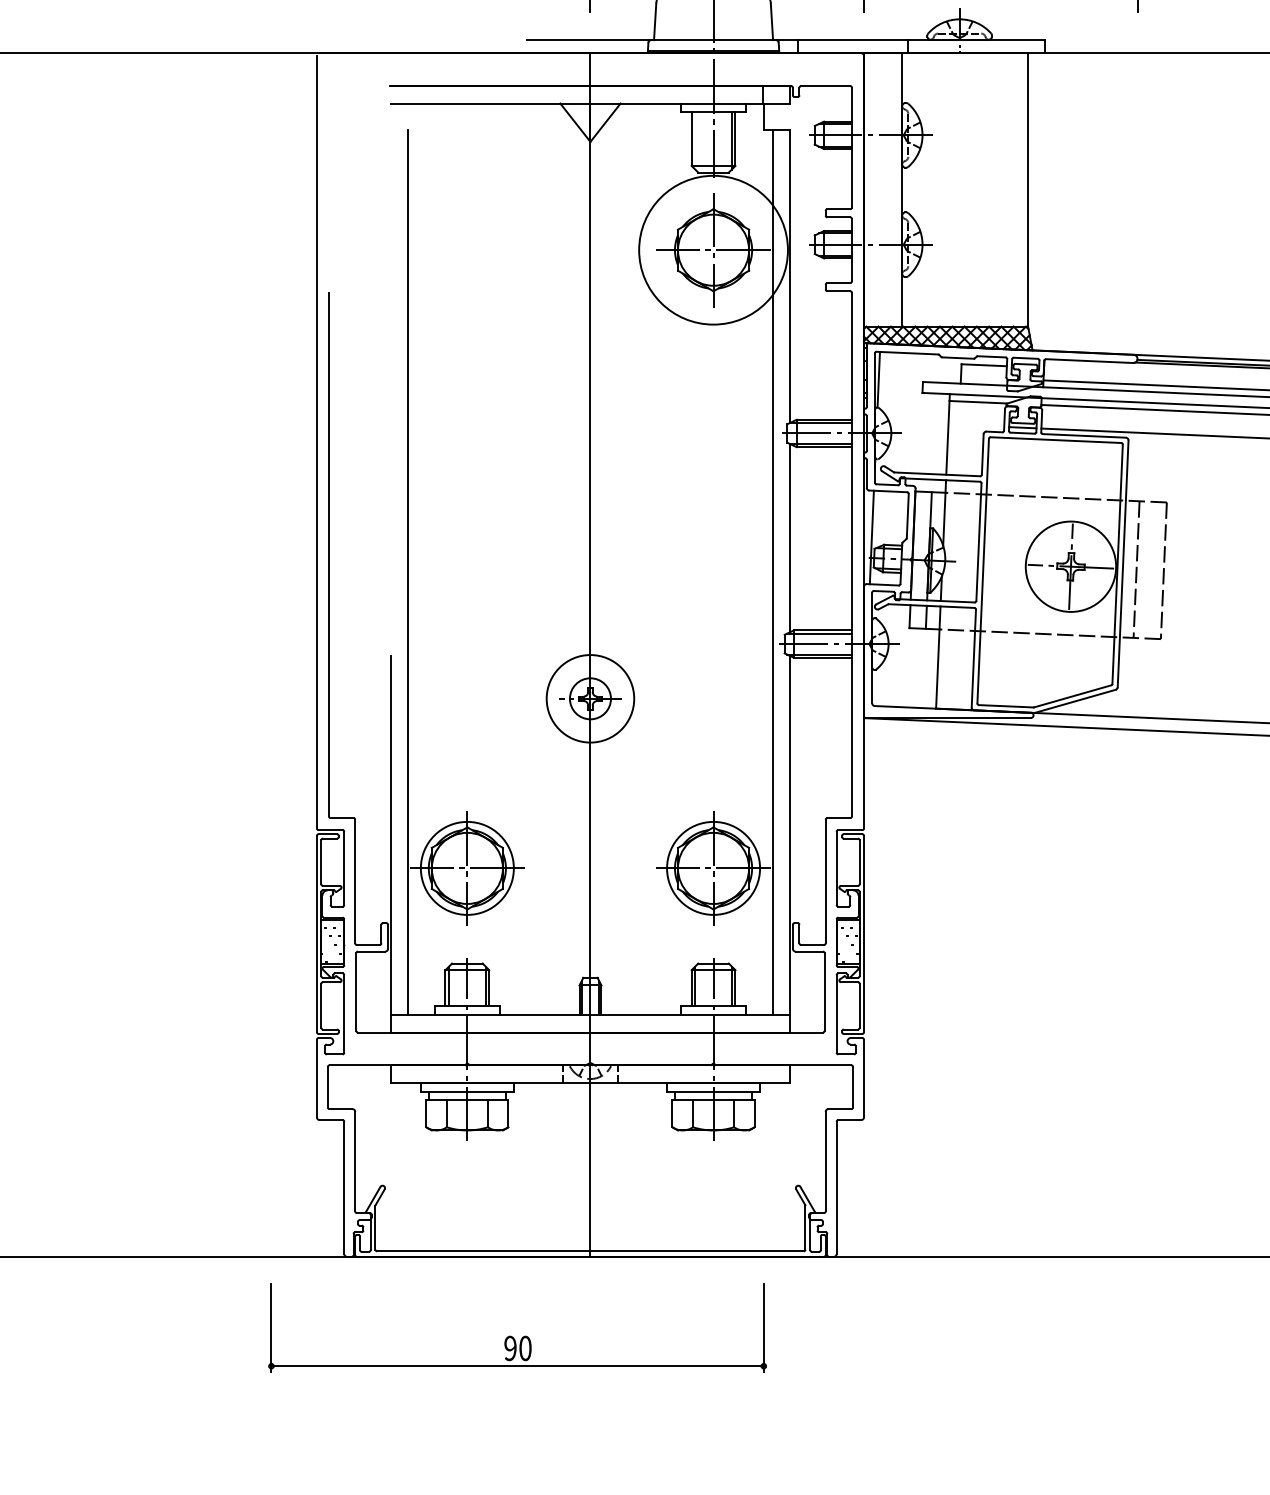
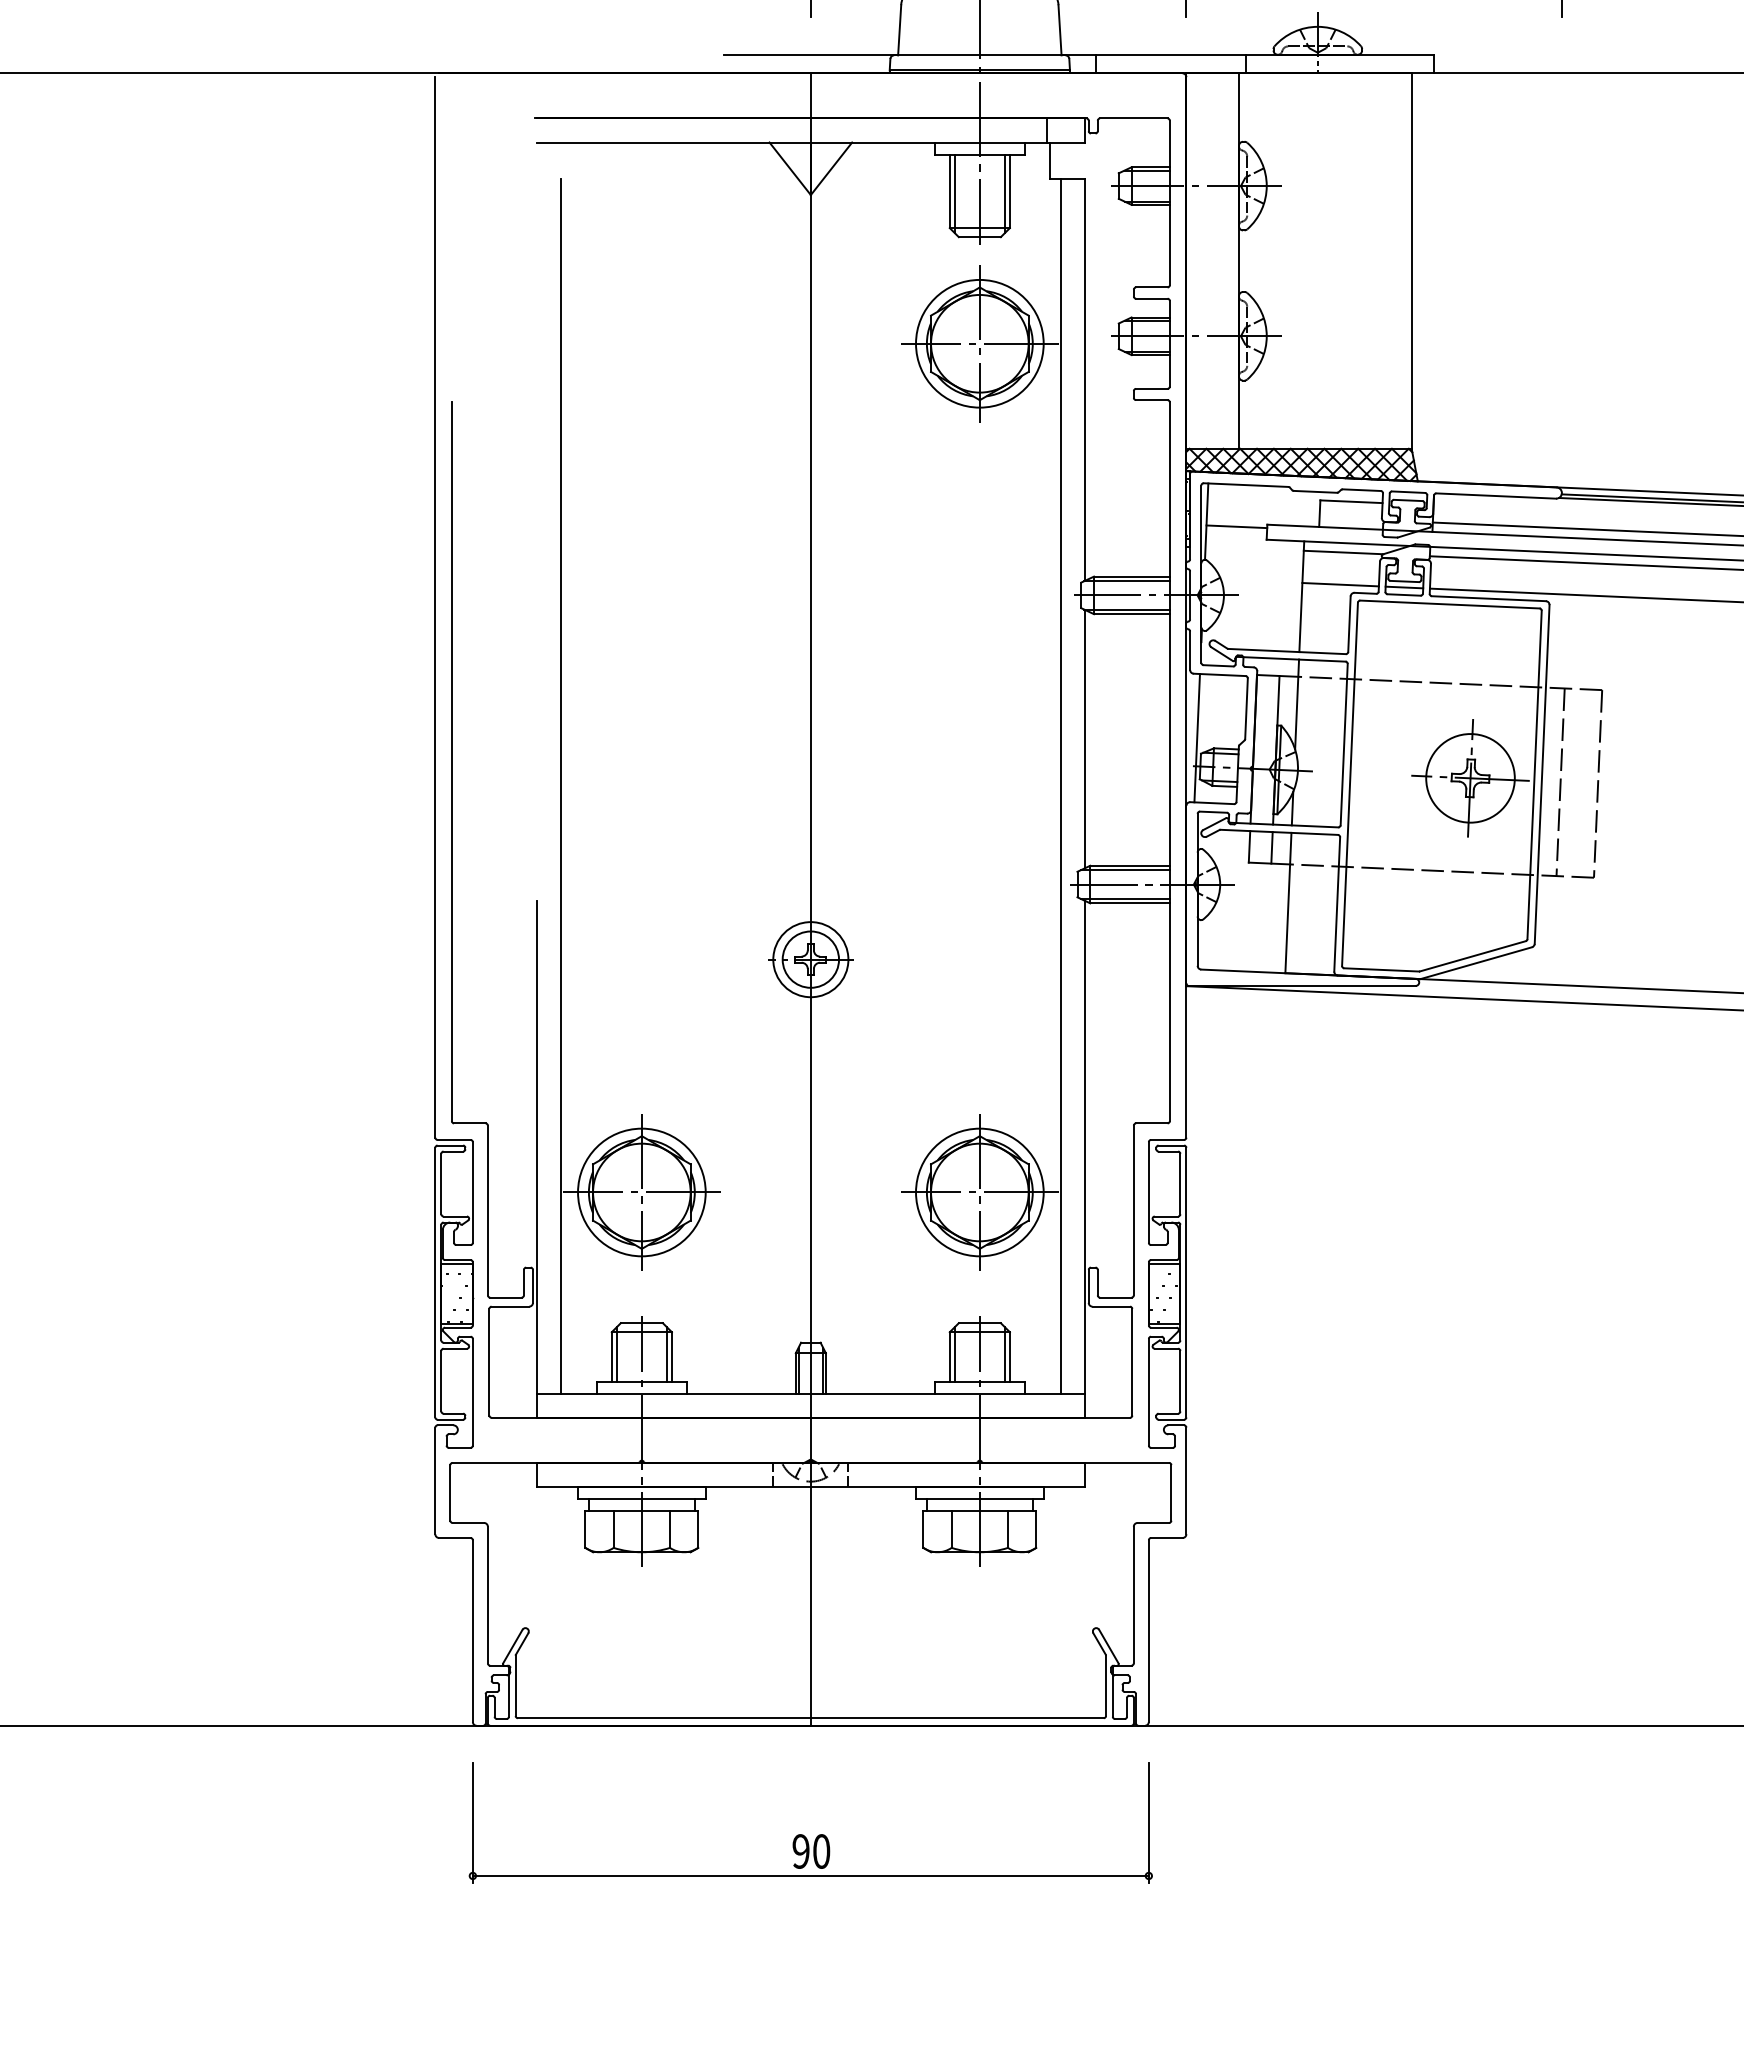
line: (695, 140) -> (954, 193), added
circle: (713, 250) -> (979, 343), size x0.62
line: (900, 383) -> (1236, 526), added
line: (976, 425) -> (1340, 584), added
circle: (1070, 566) -> (1470, 778), size x0.71
circle: (590, 698) -> (810, 959), size x0.62
part: (512, 1336) -> (803, 1834), moved

